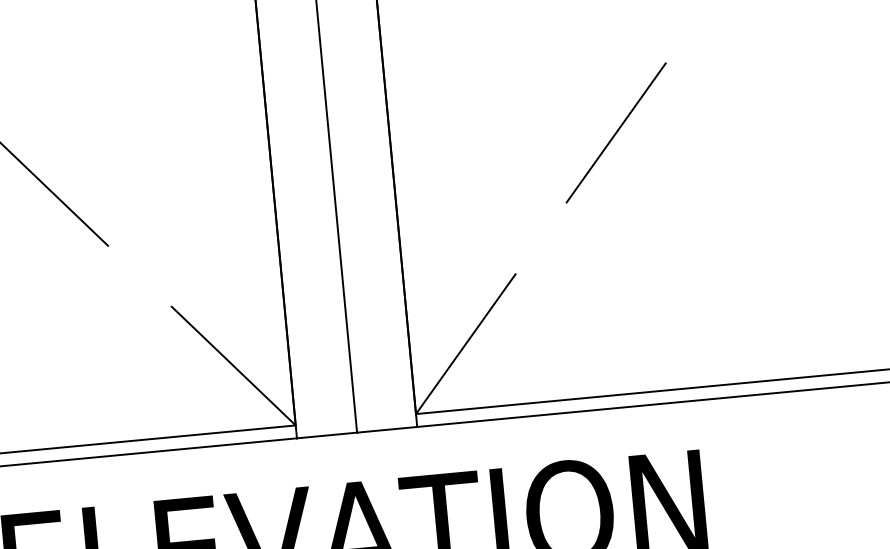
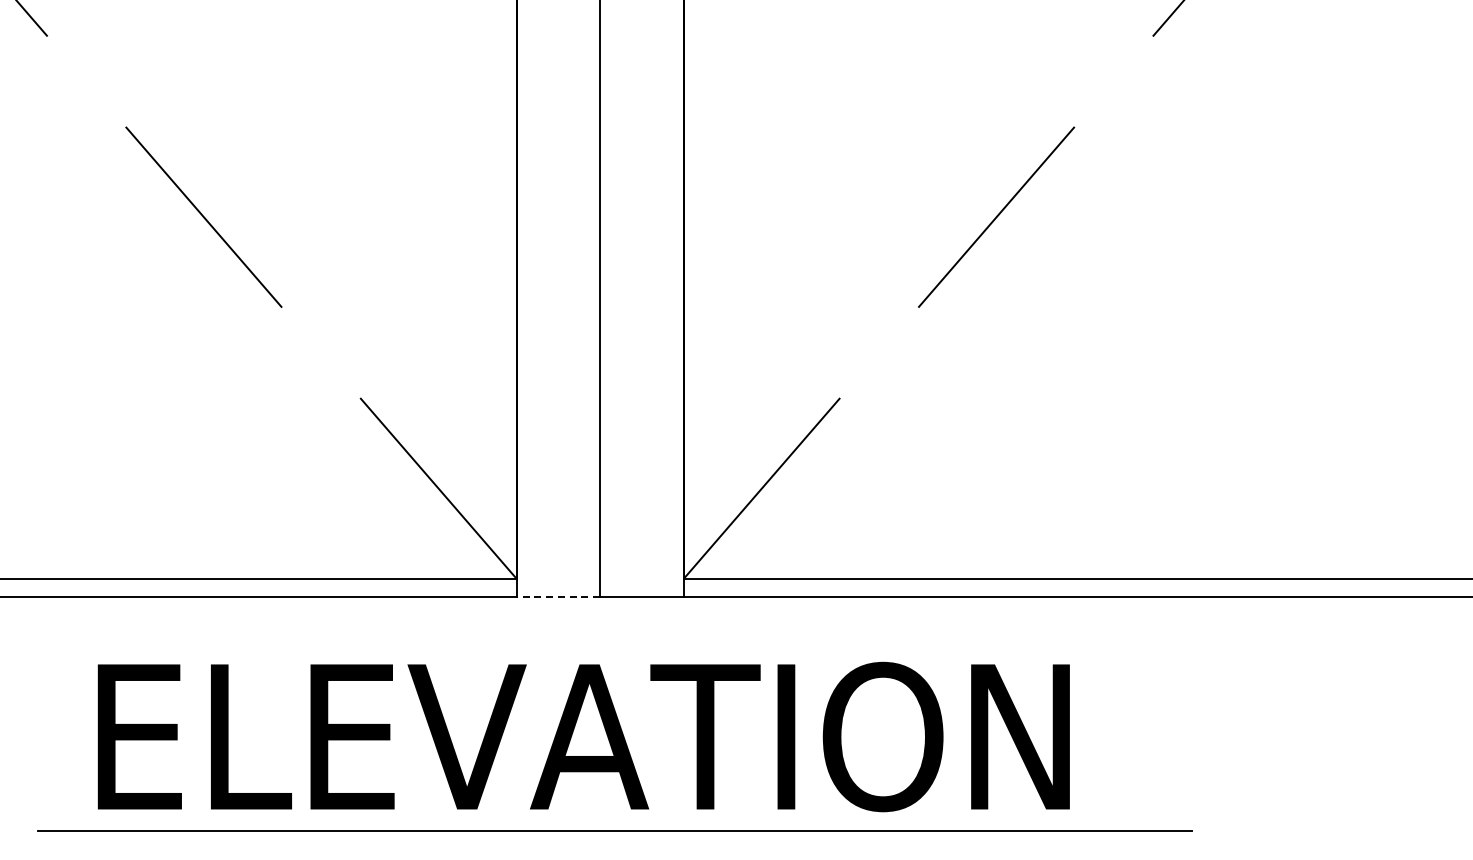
line: (327, 435) -> (558, 596), solid -> dashed

